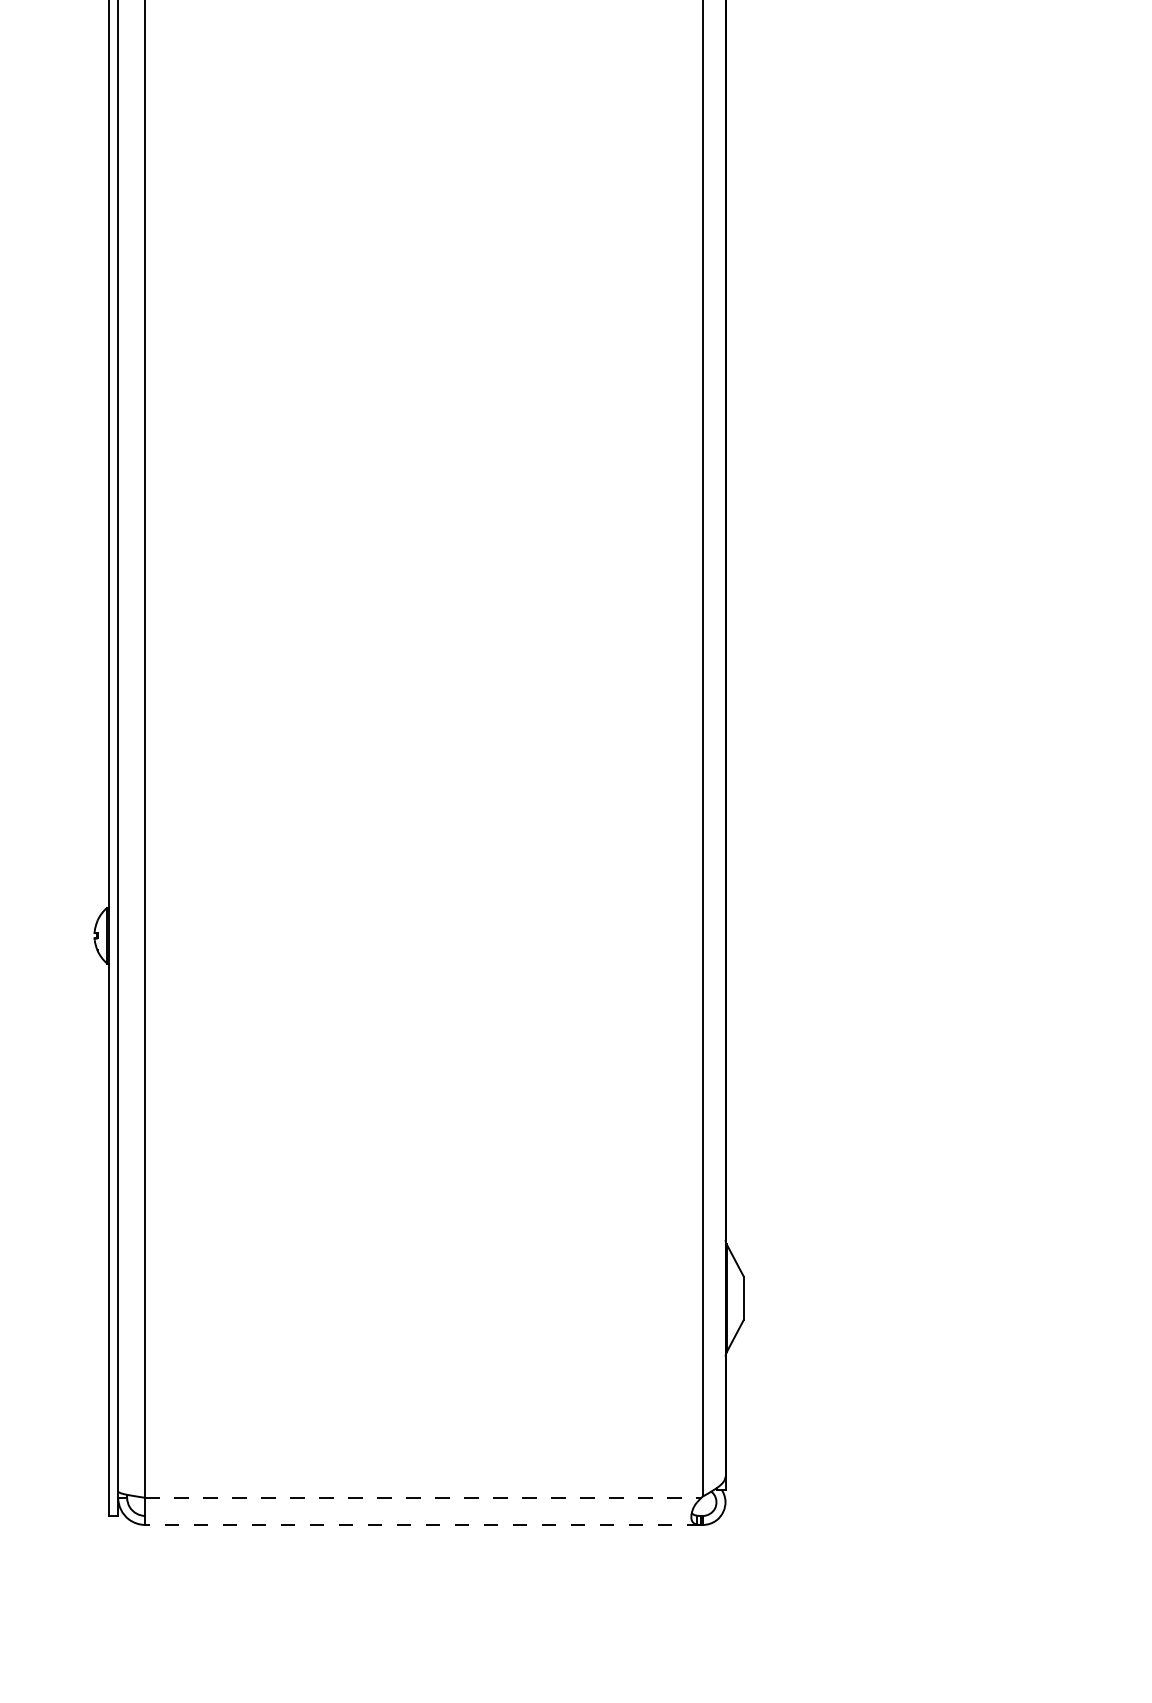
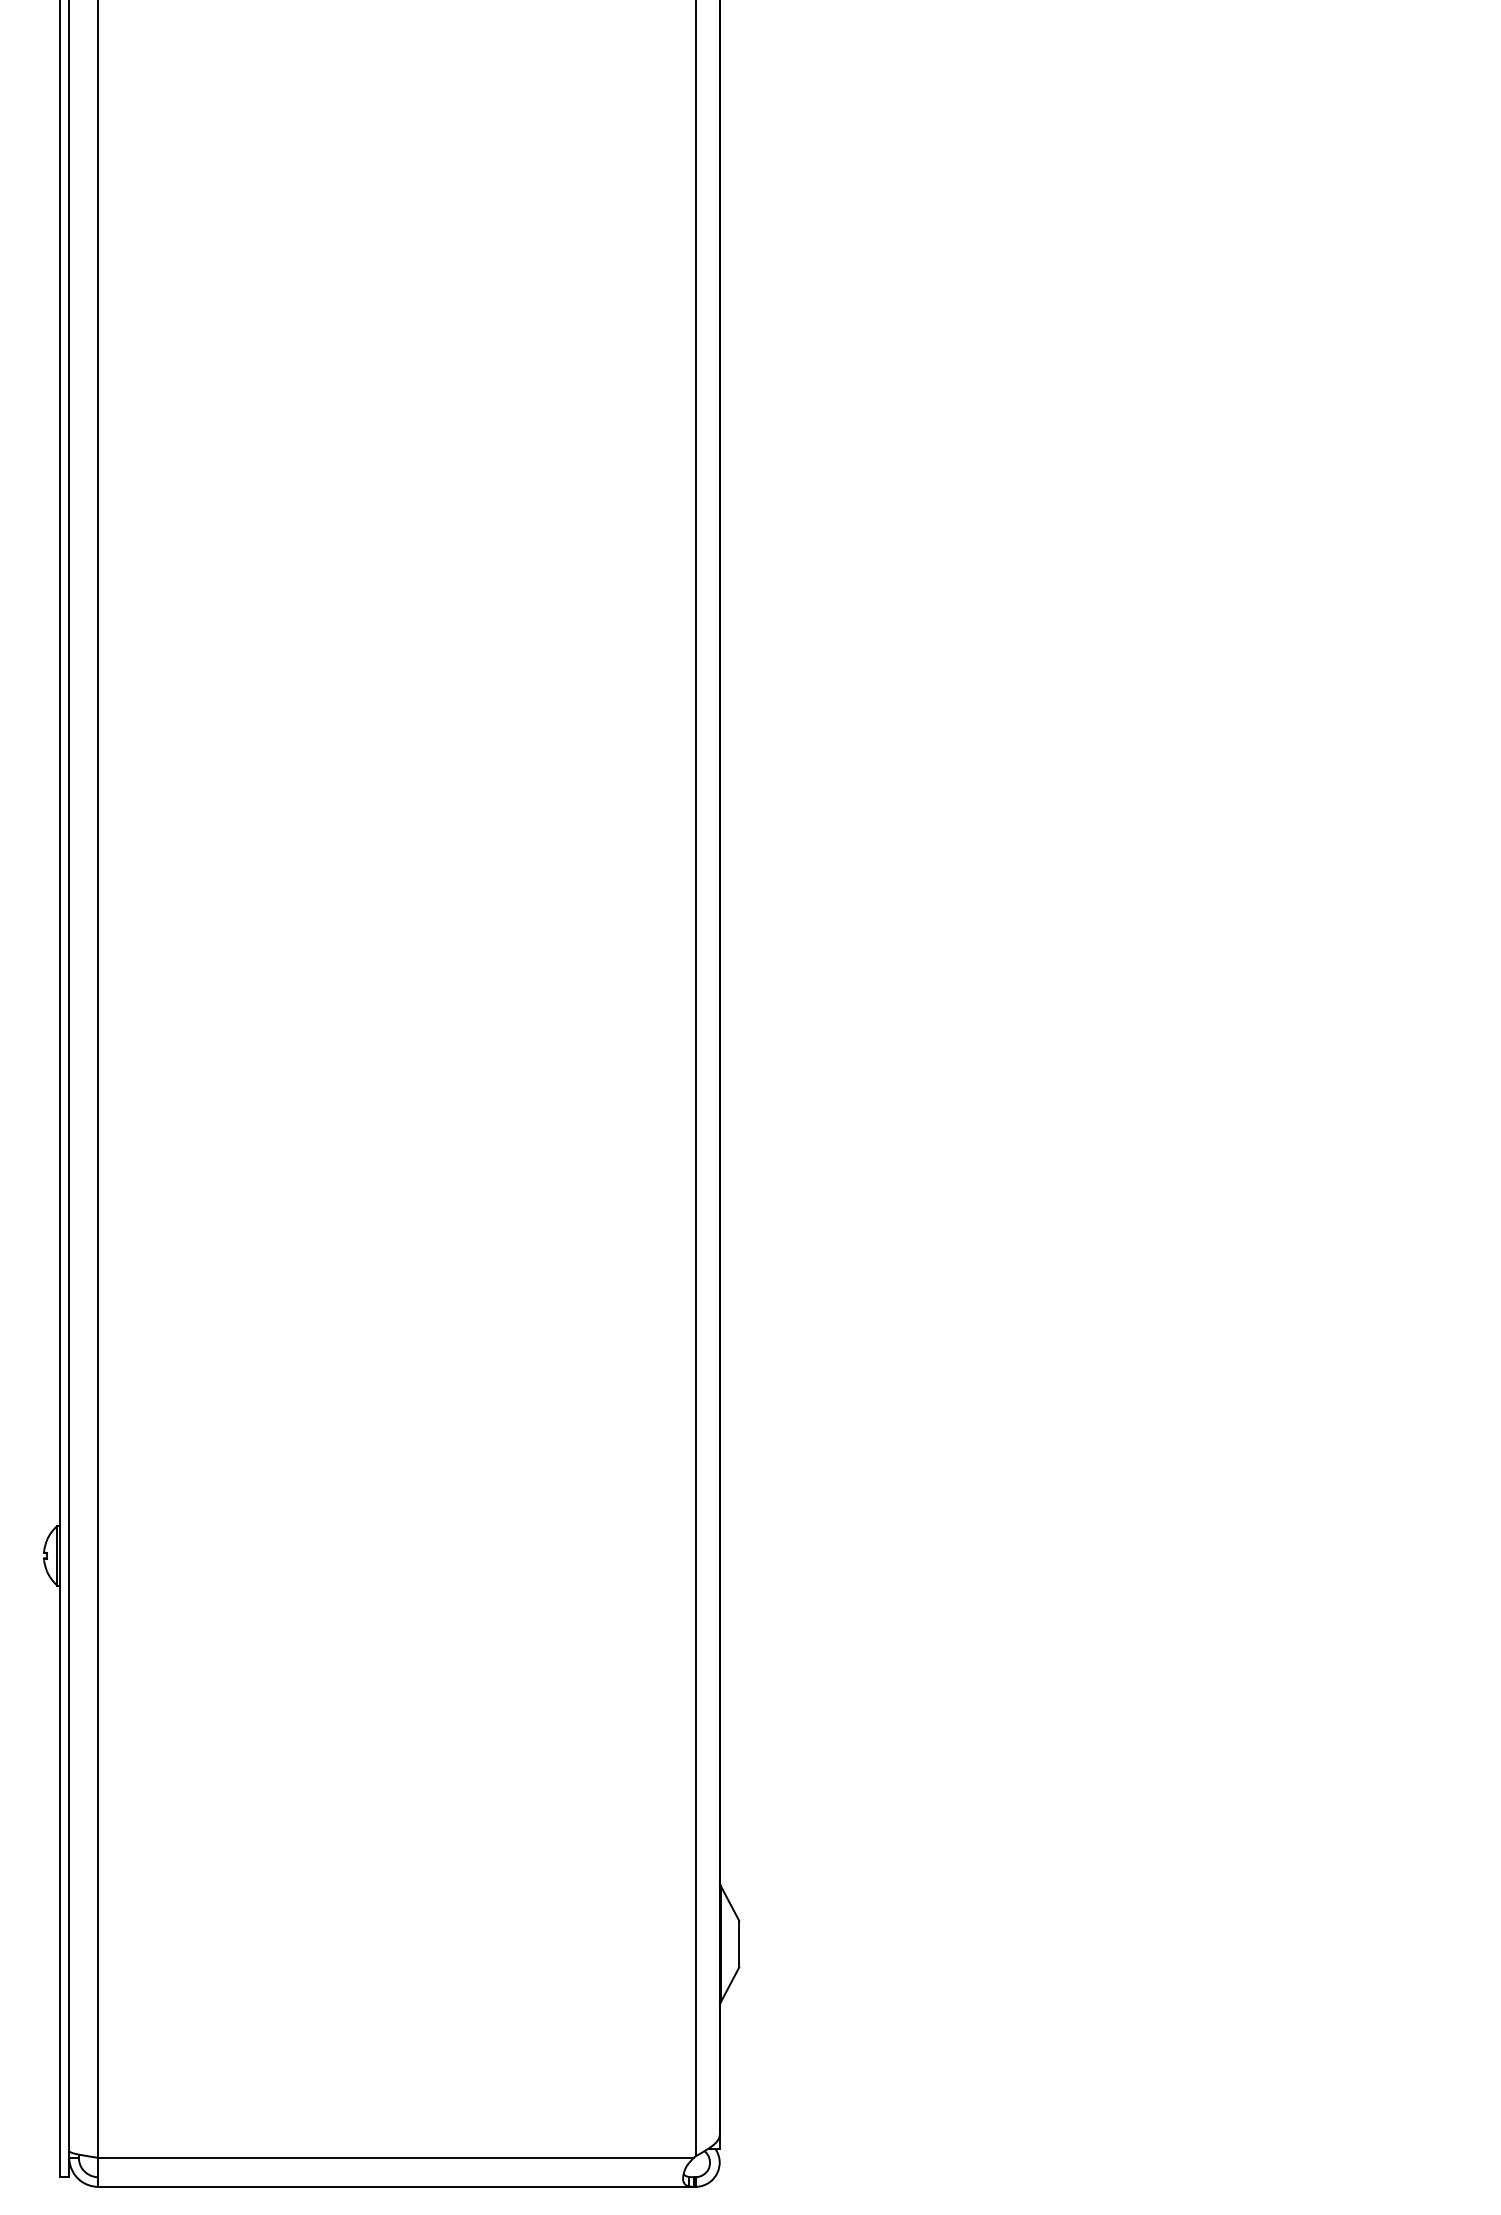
line: (423, 1497) -> (396, 2157), dashed -> solid
line: (423, 1524) -> (396, 2186), dashed -> solid

